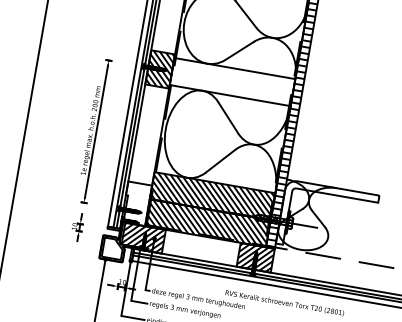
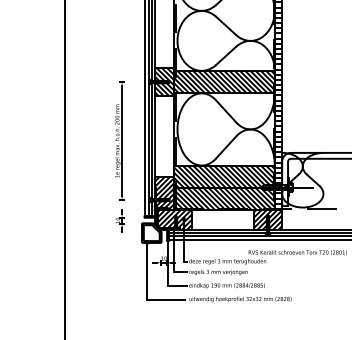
hatch: (232, 81) -> (224, 81), added
hatch: (136, 203) -> (164, 193), added

